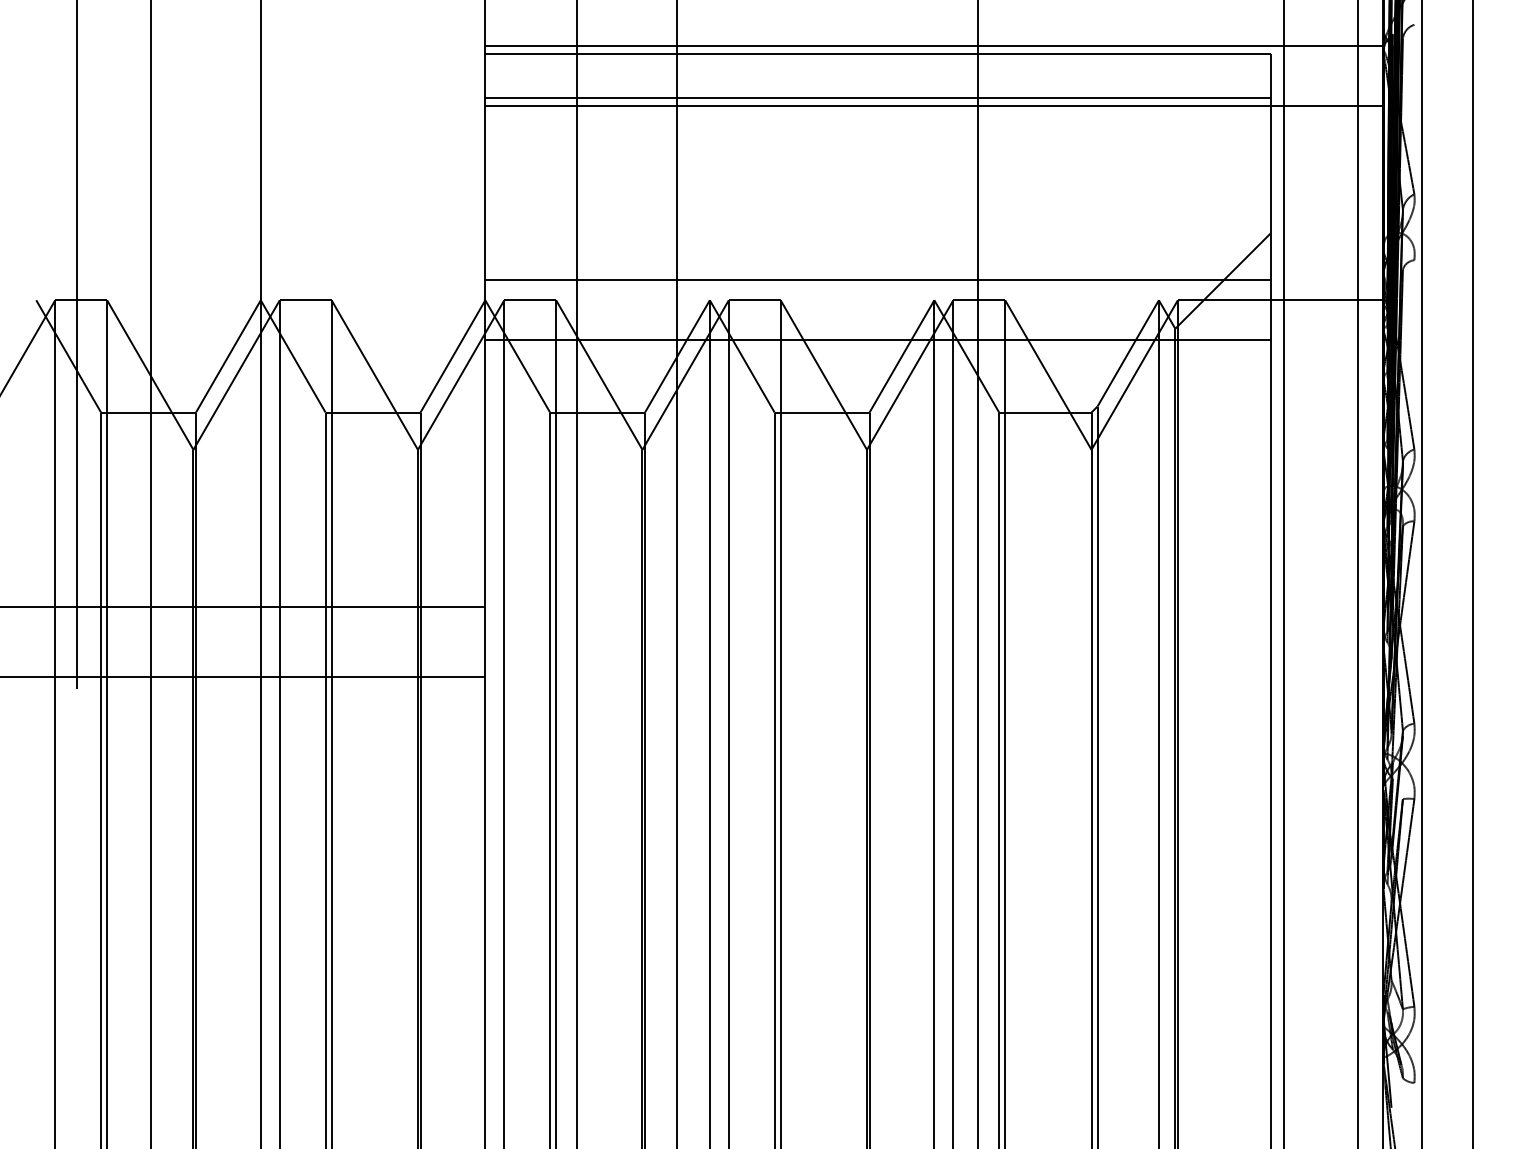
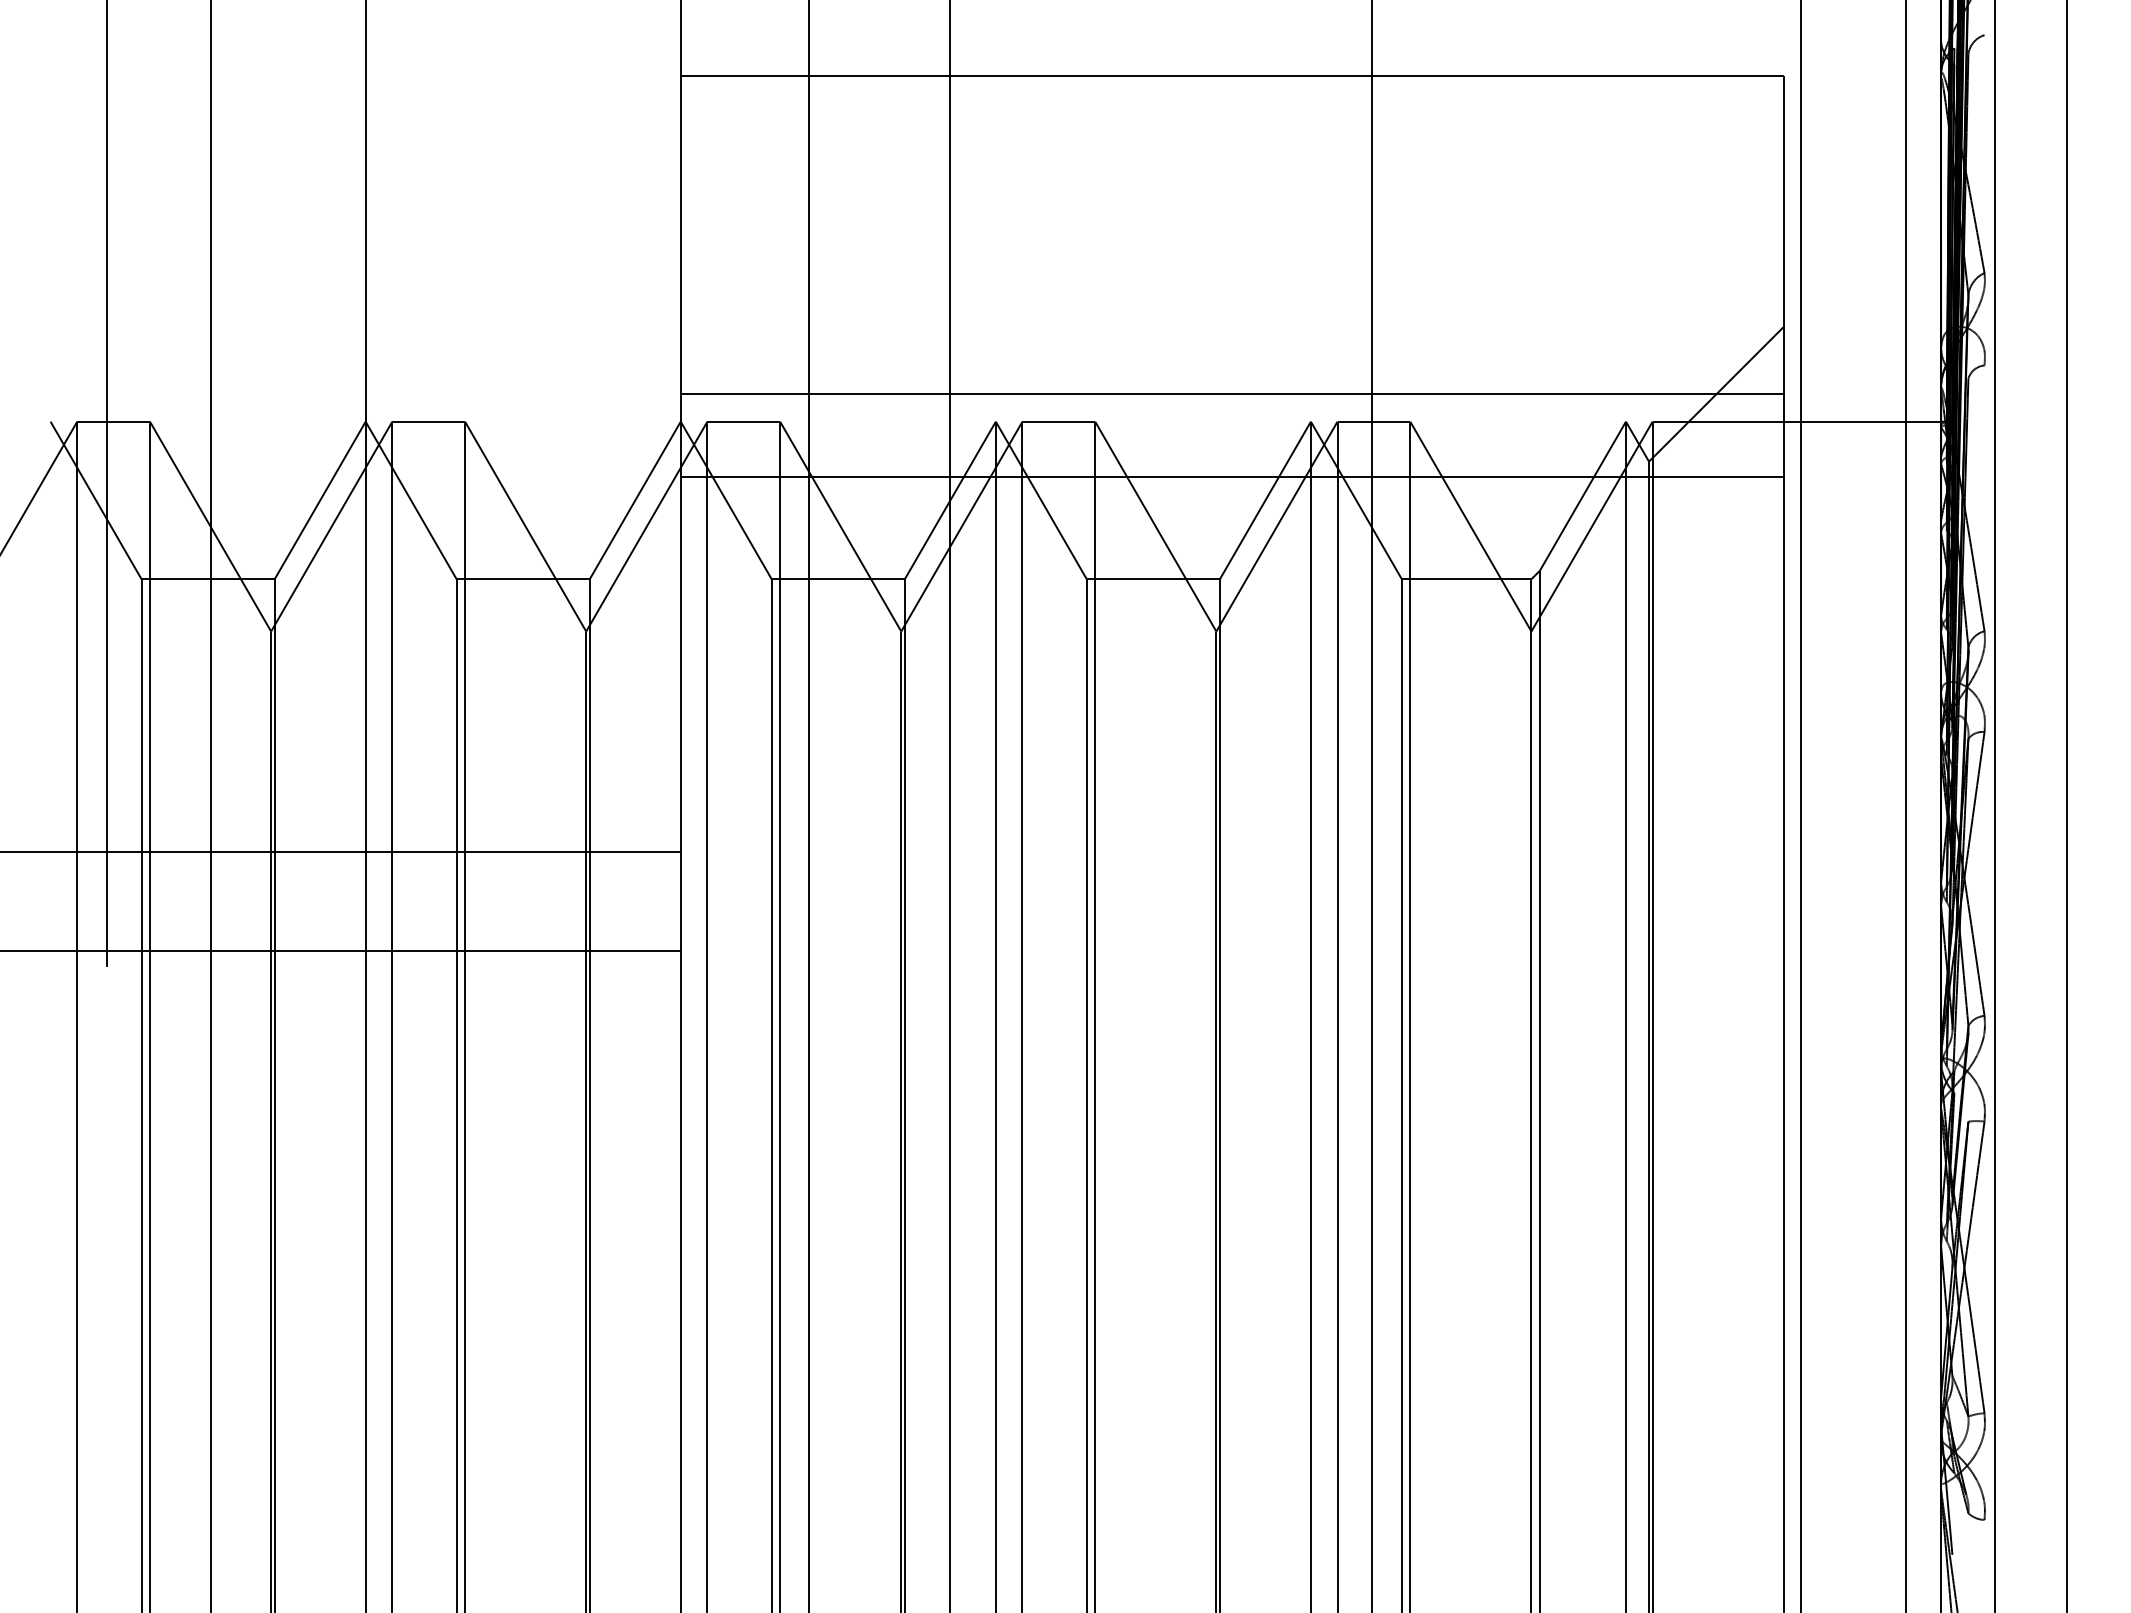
line: (934, 45) -> (1310, 64), removed
line: (877, 98) -> (1231, 138), removed
line: (934, 106) -> (1310, 149), removed

